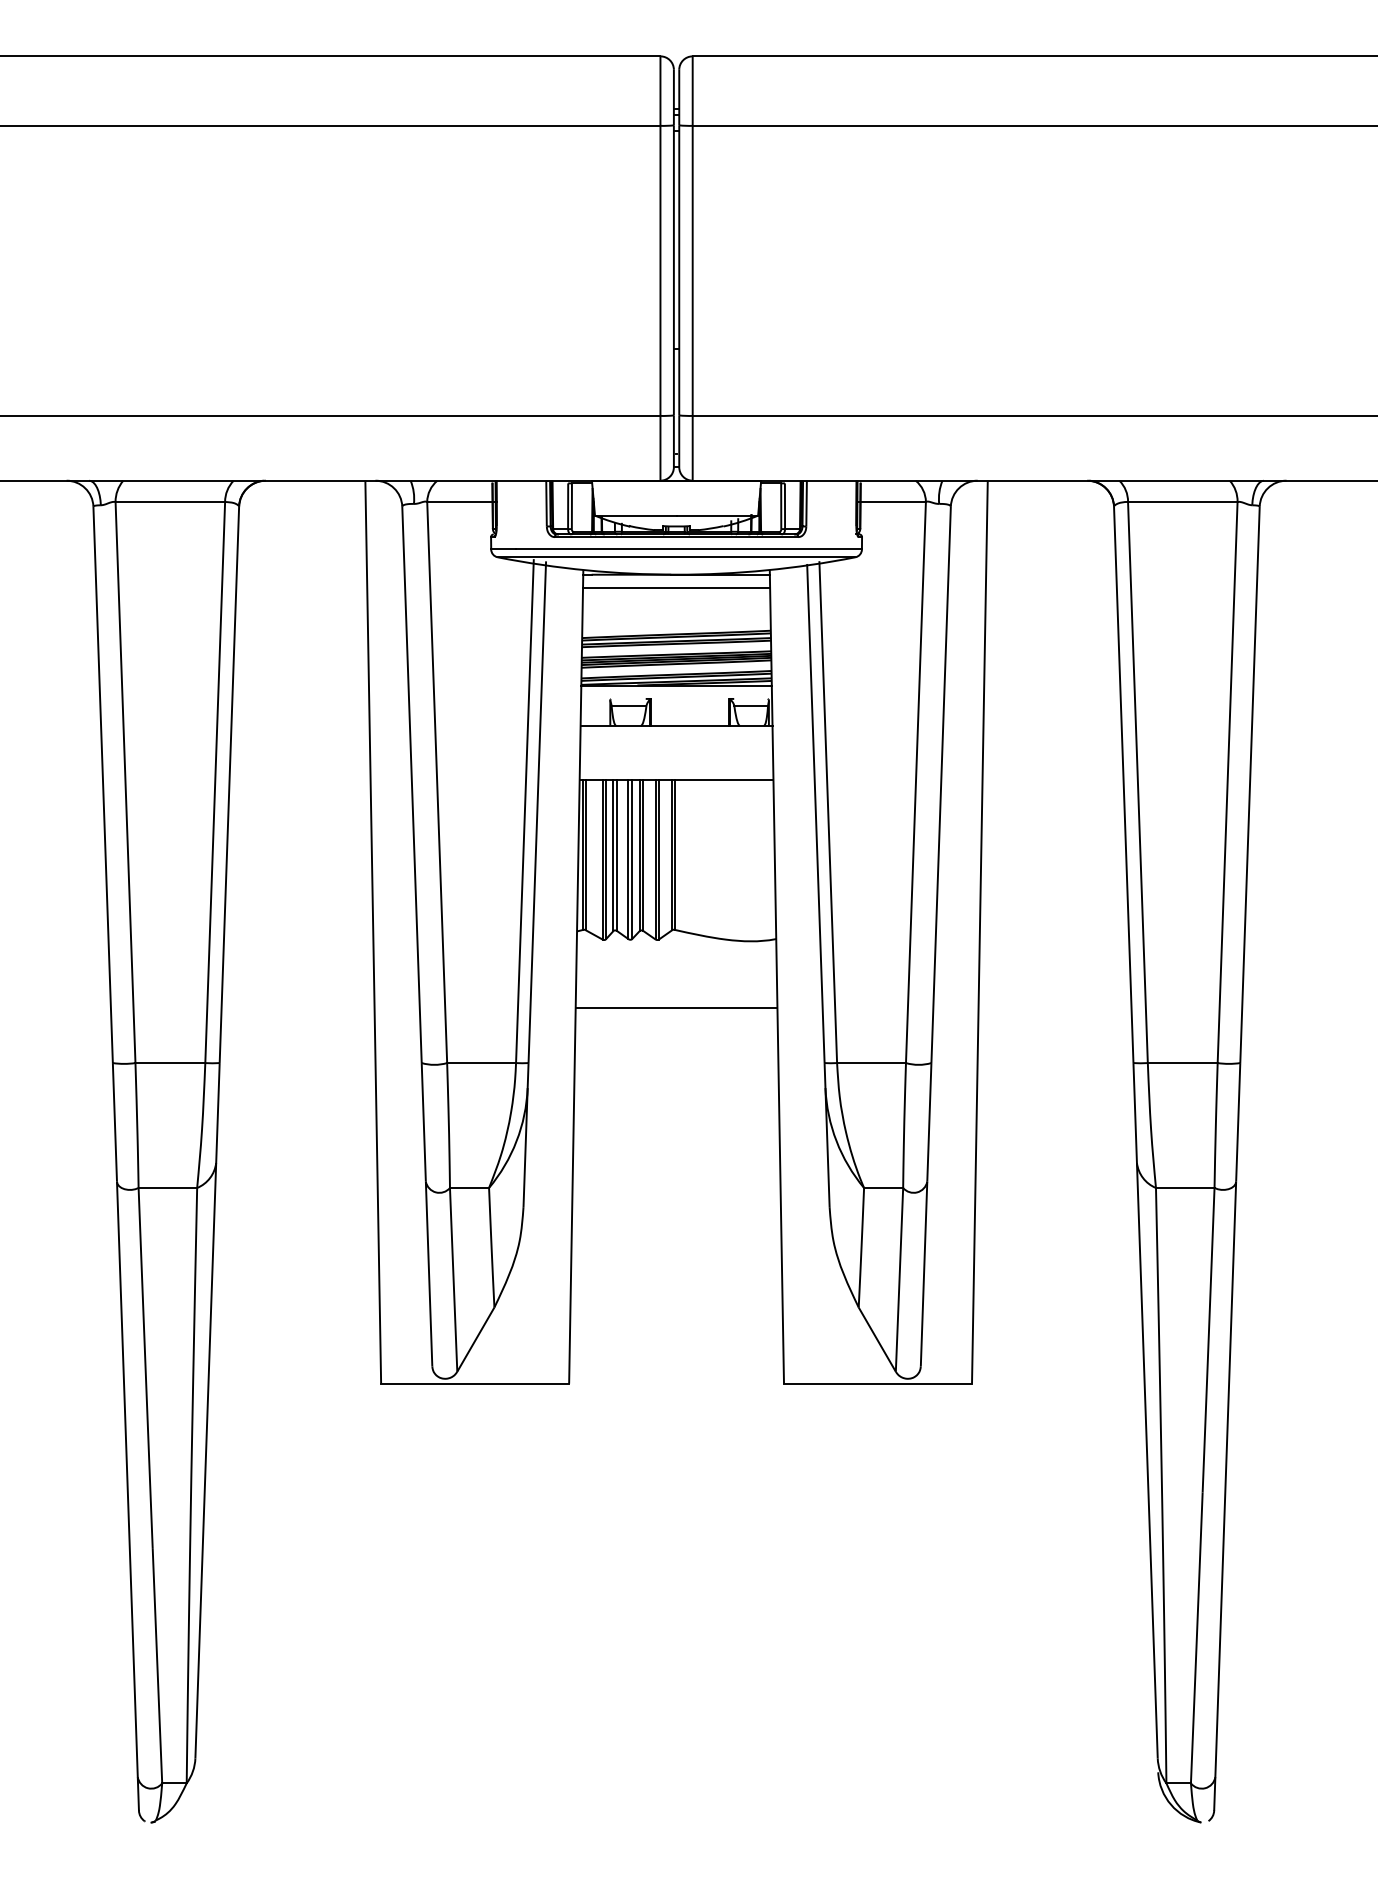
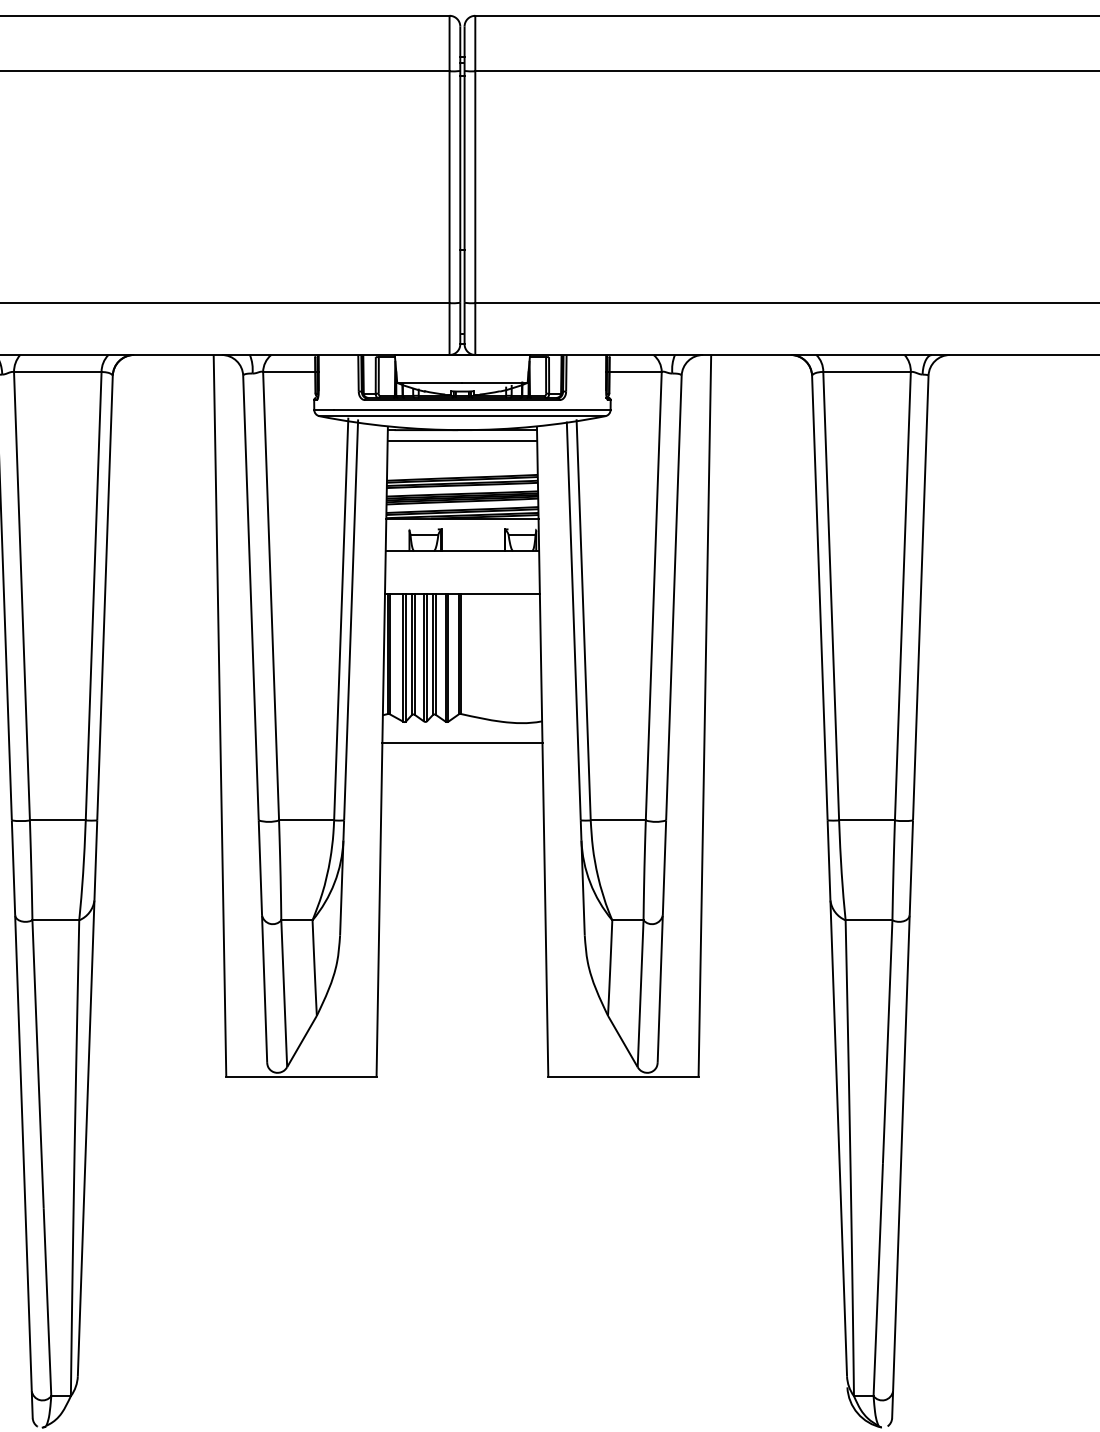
line: (676, 1007) -> (462, 742), moved

